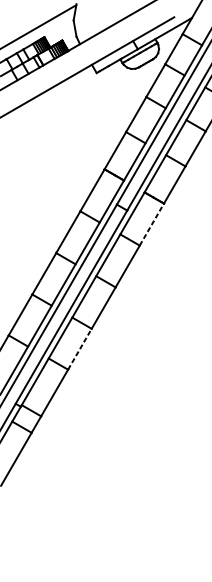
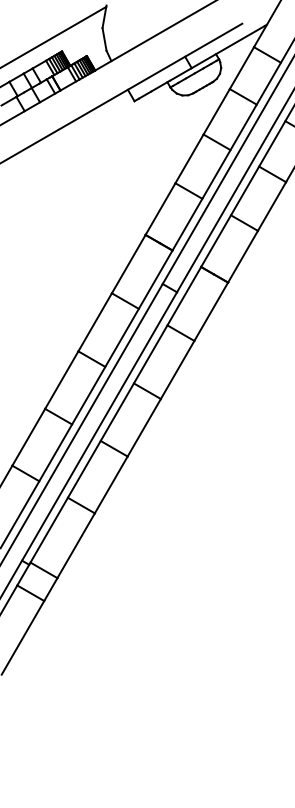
line: (152, 224) -> (211, 311), dashed -> solid
line: (80, 348) -> (111, 484), dashed -> solid

